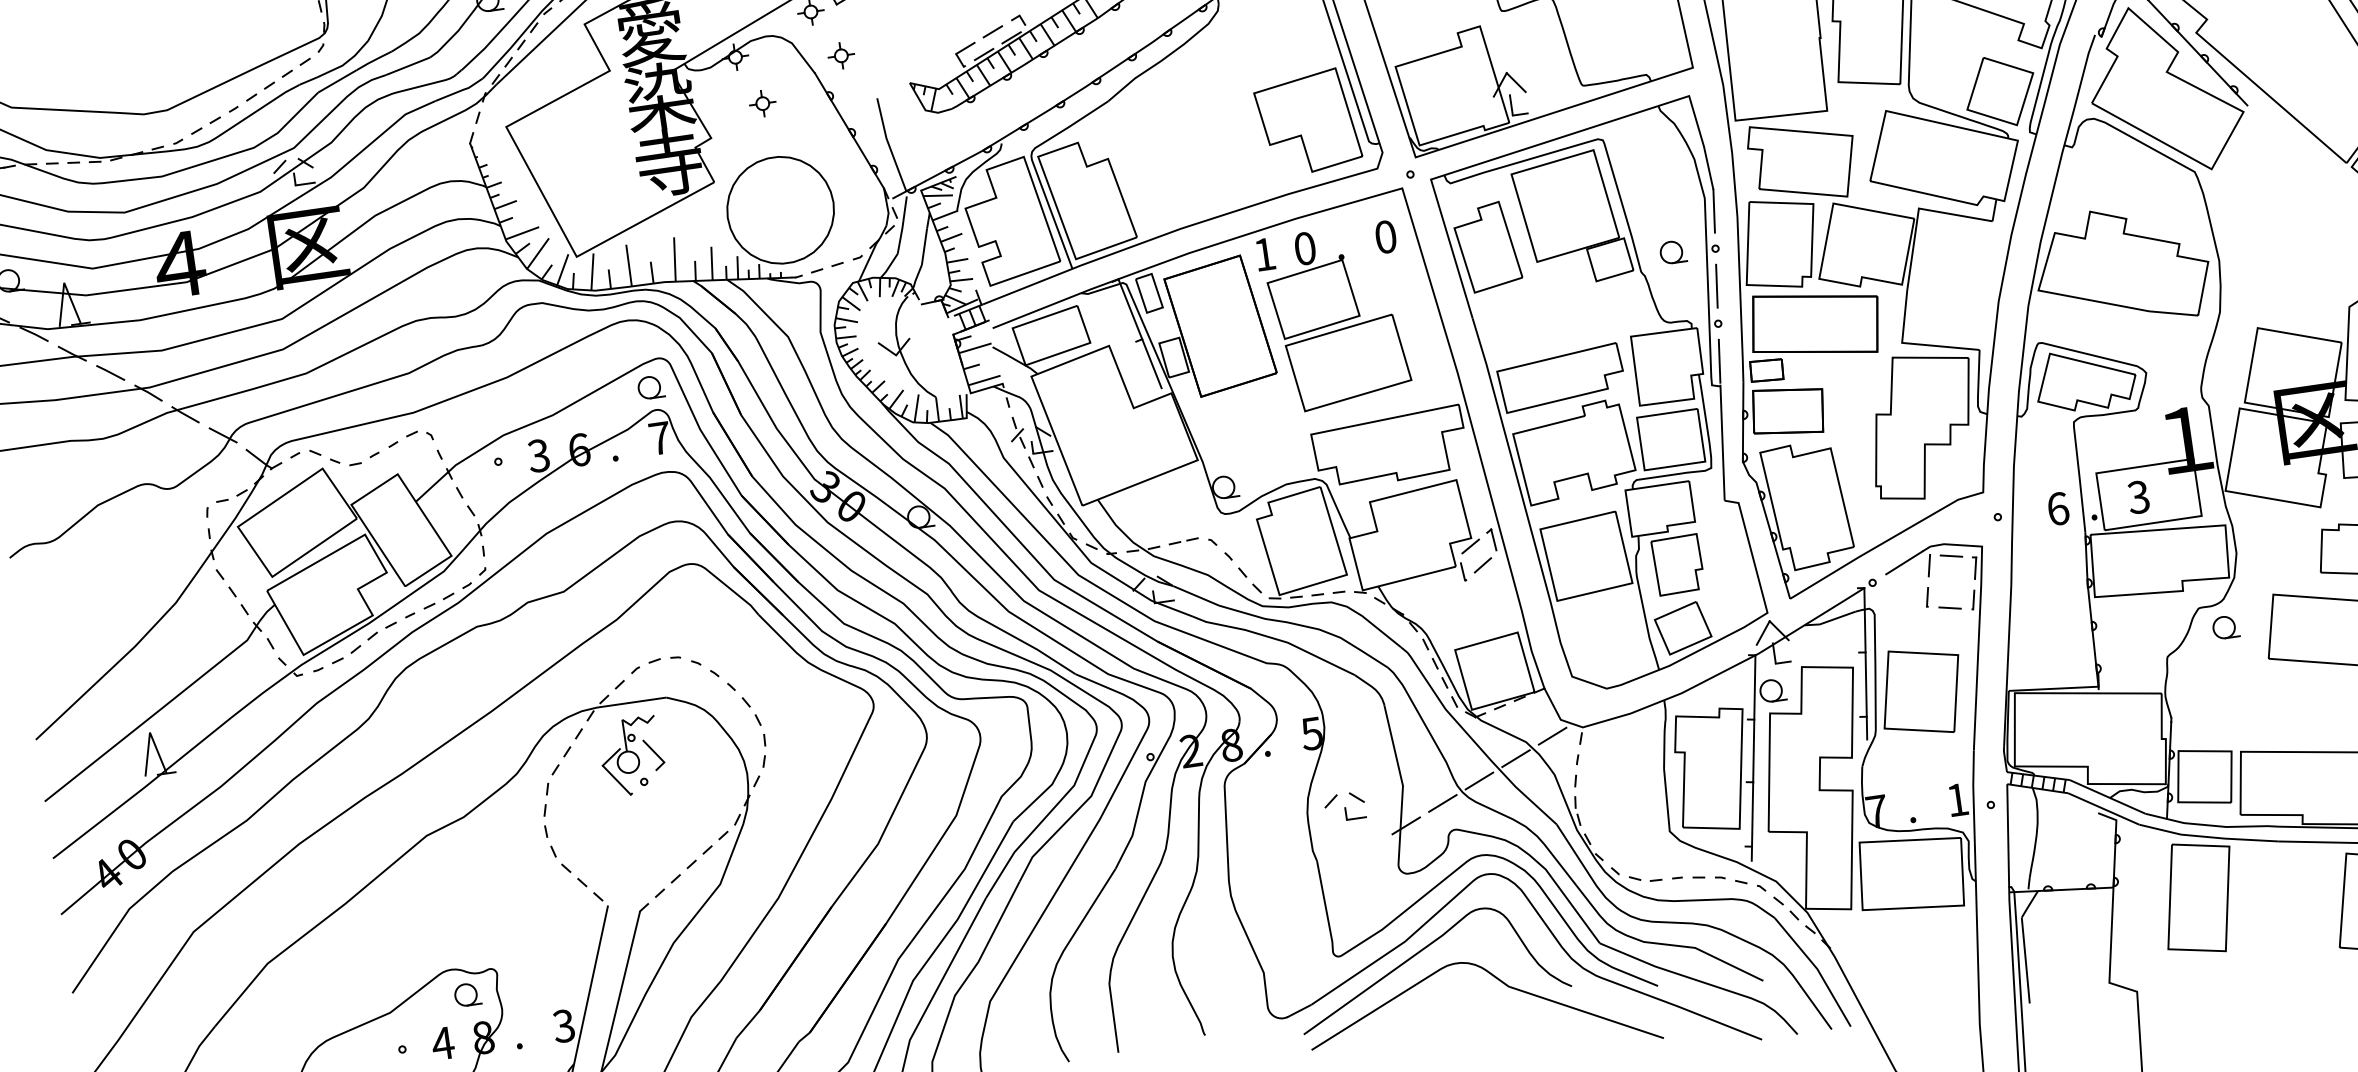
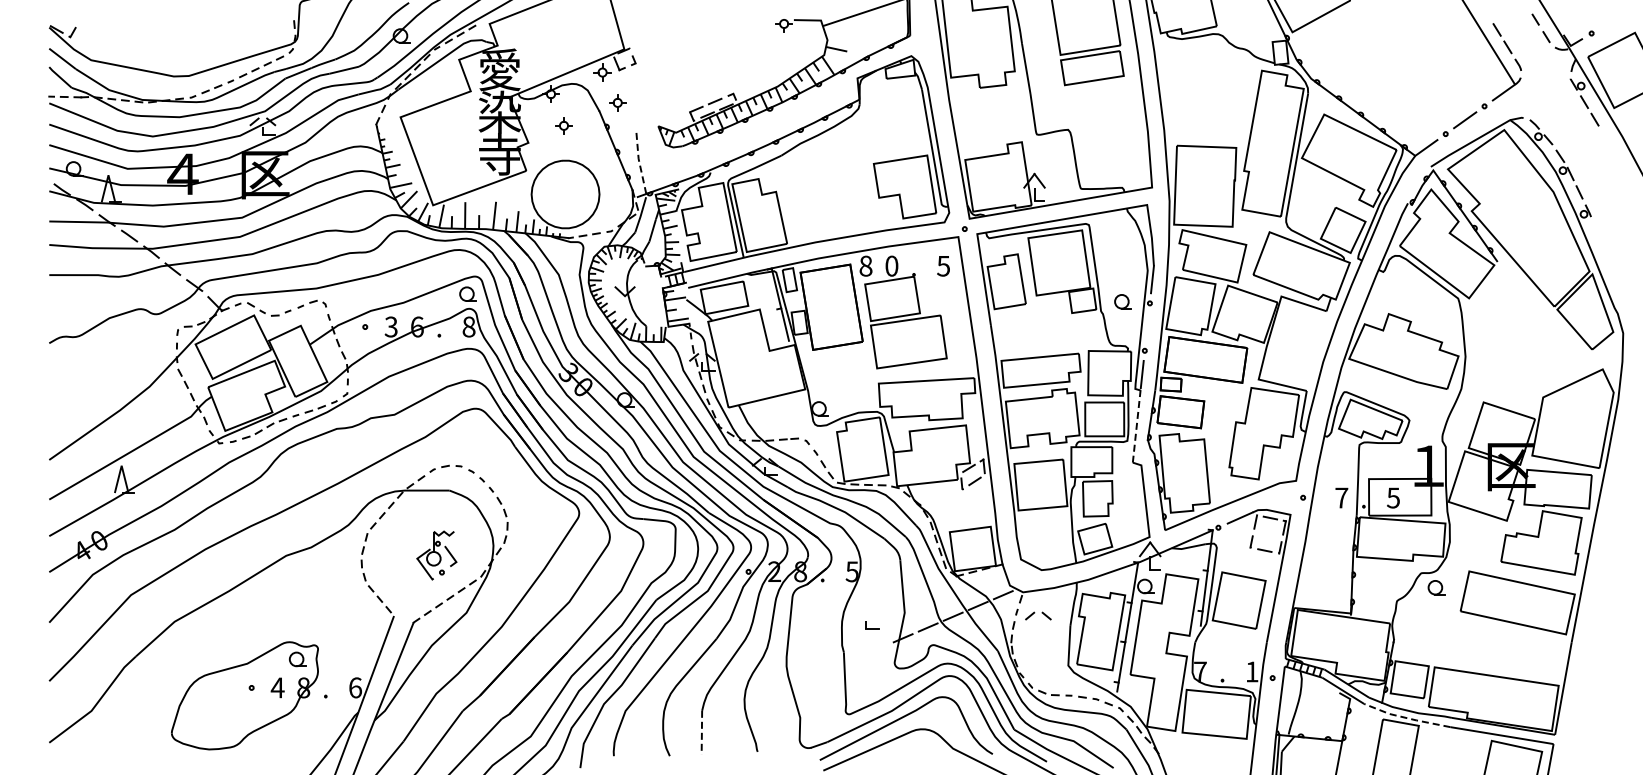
line: (888, 143) -> (639, 162), solid -> dashed
text: (1385, 236) -> (943, 265), 0 -> 5
text: (1263, 253) -> (865, 265), 1 -> 8
line: (1715, 285) -> (1146, 326), removed
text: (659, 437) -> (468, 326), 7 -> 8
line: (1722, 443) -> (1136, 426), solid -> dashed
text: (2138, 496) -> (1393, 497), 3 -> 5
text: (2057, 508) -> (1341, 497), 6 -> 7
part: (631, 756) -> (436, 555), moved
part: (1344, 798) -> (1038, 615), moved
line: (2208, 836) -> (1406, 717), solid -> dashed
line: (1113, 1019) -> (701, 733), solid -> dashed
text: (562, 1025) -> (354, 687), 3 -> 6

